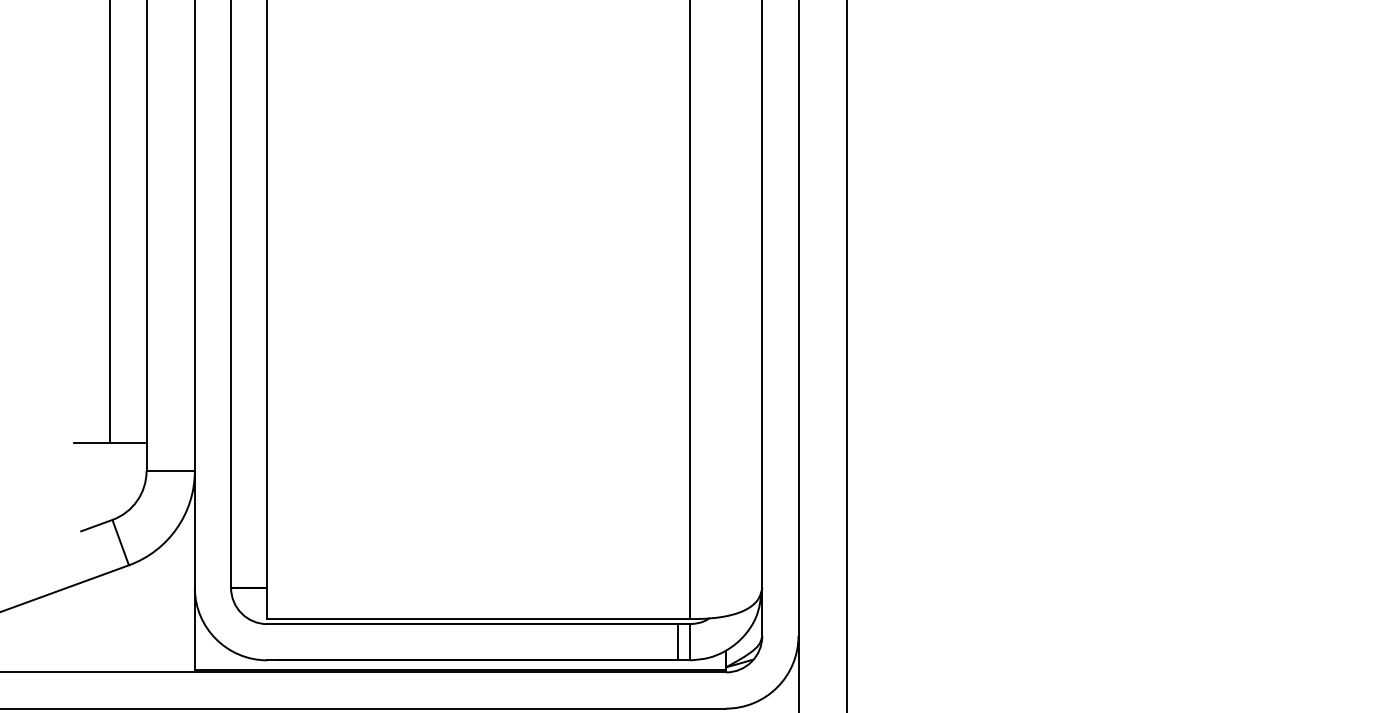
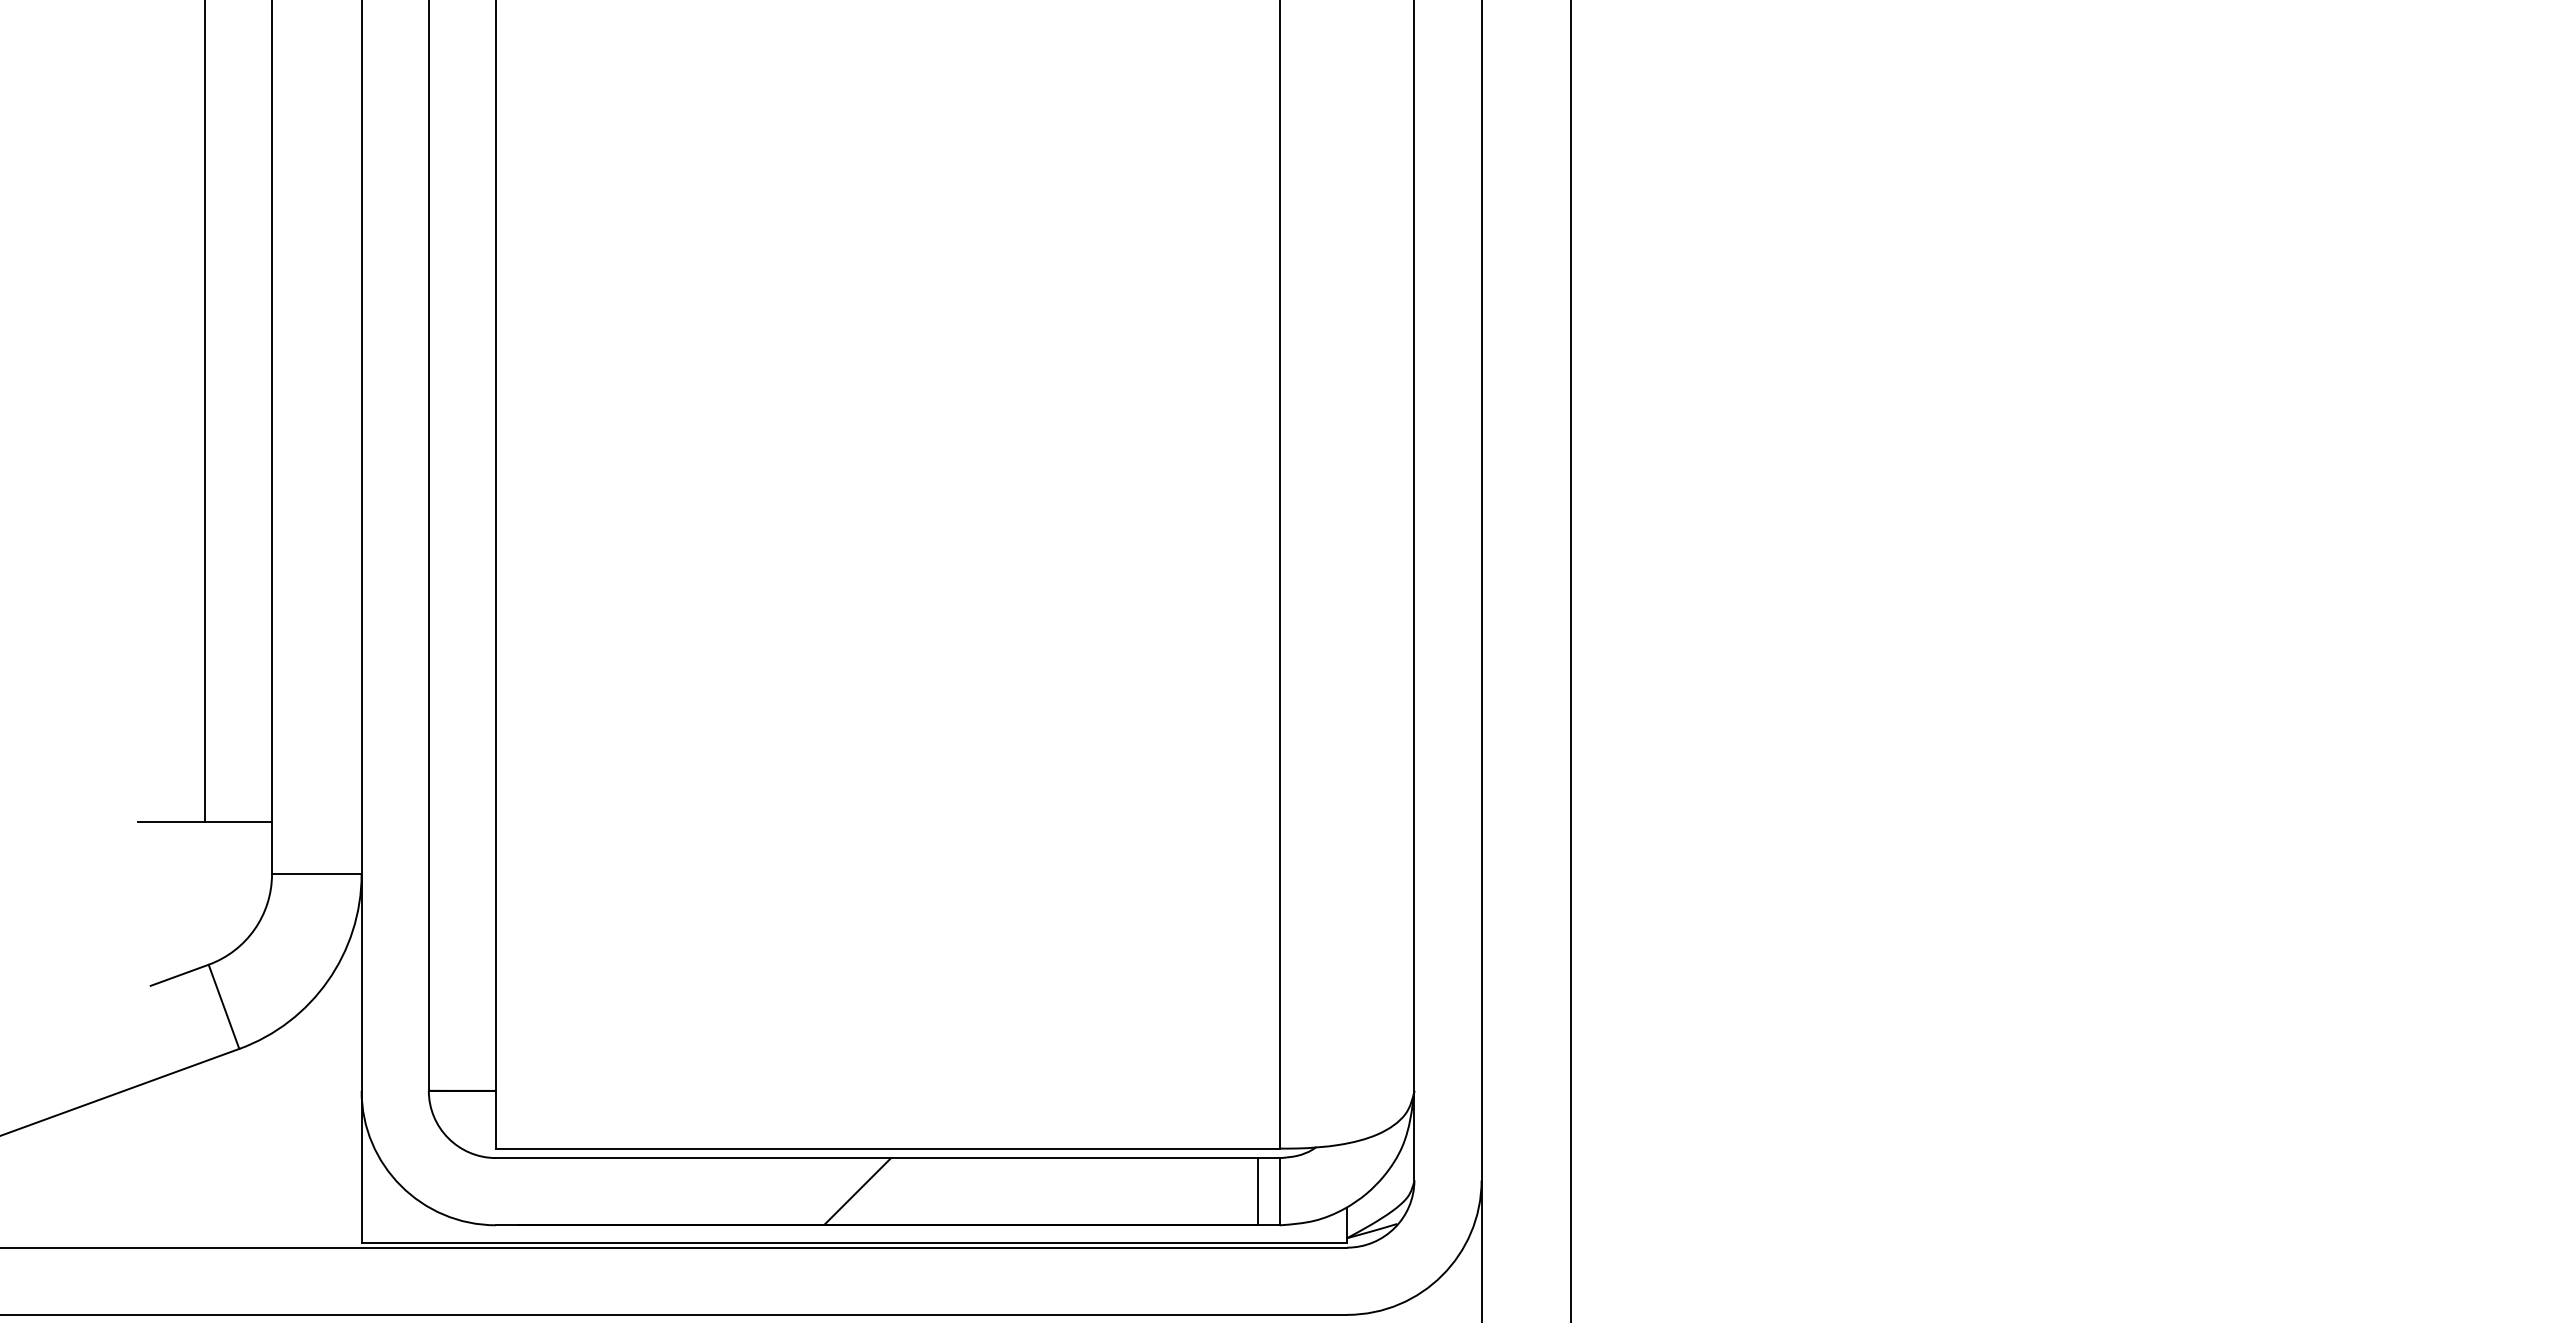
hatch: (462, 642) -> (858, 1192), added

